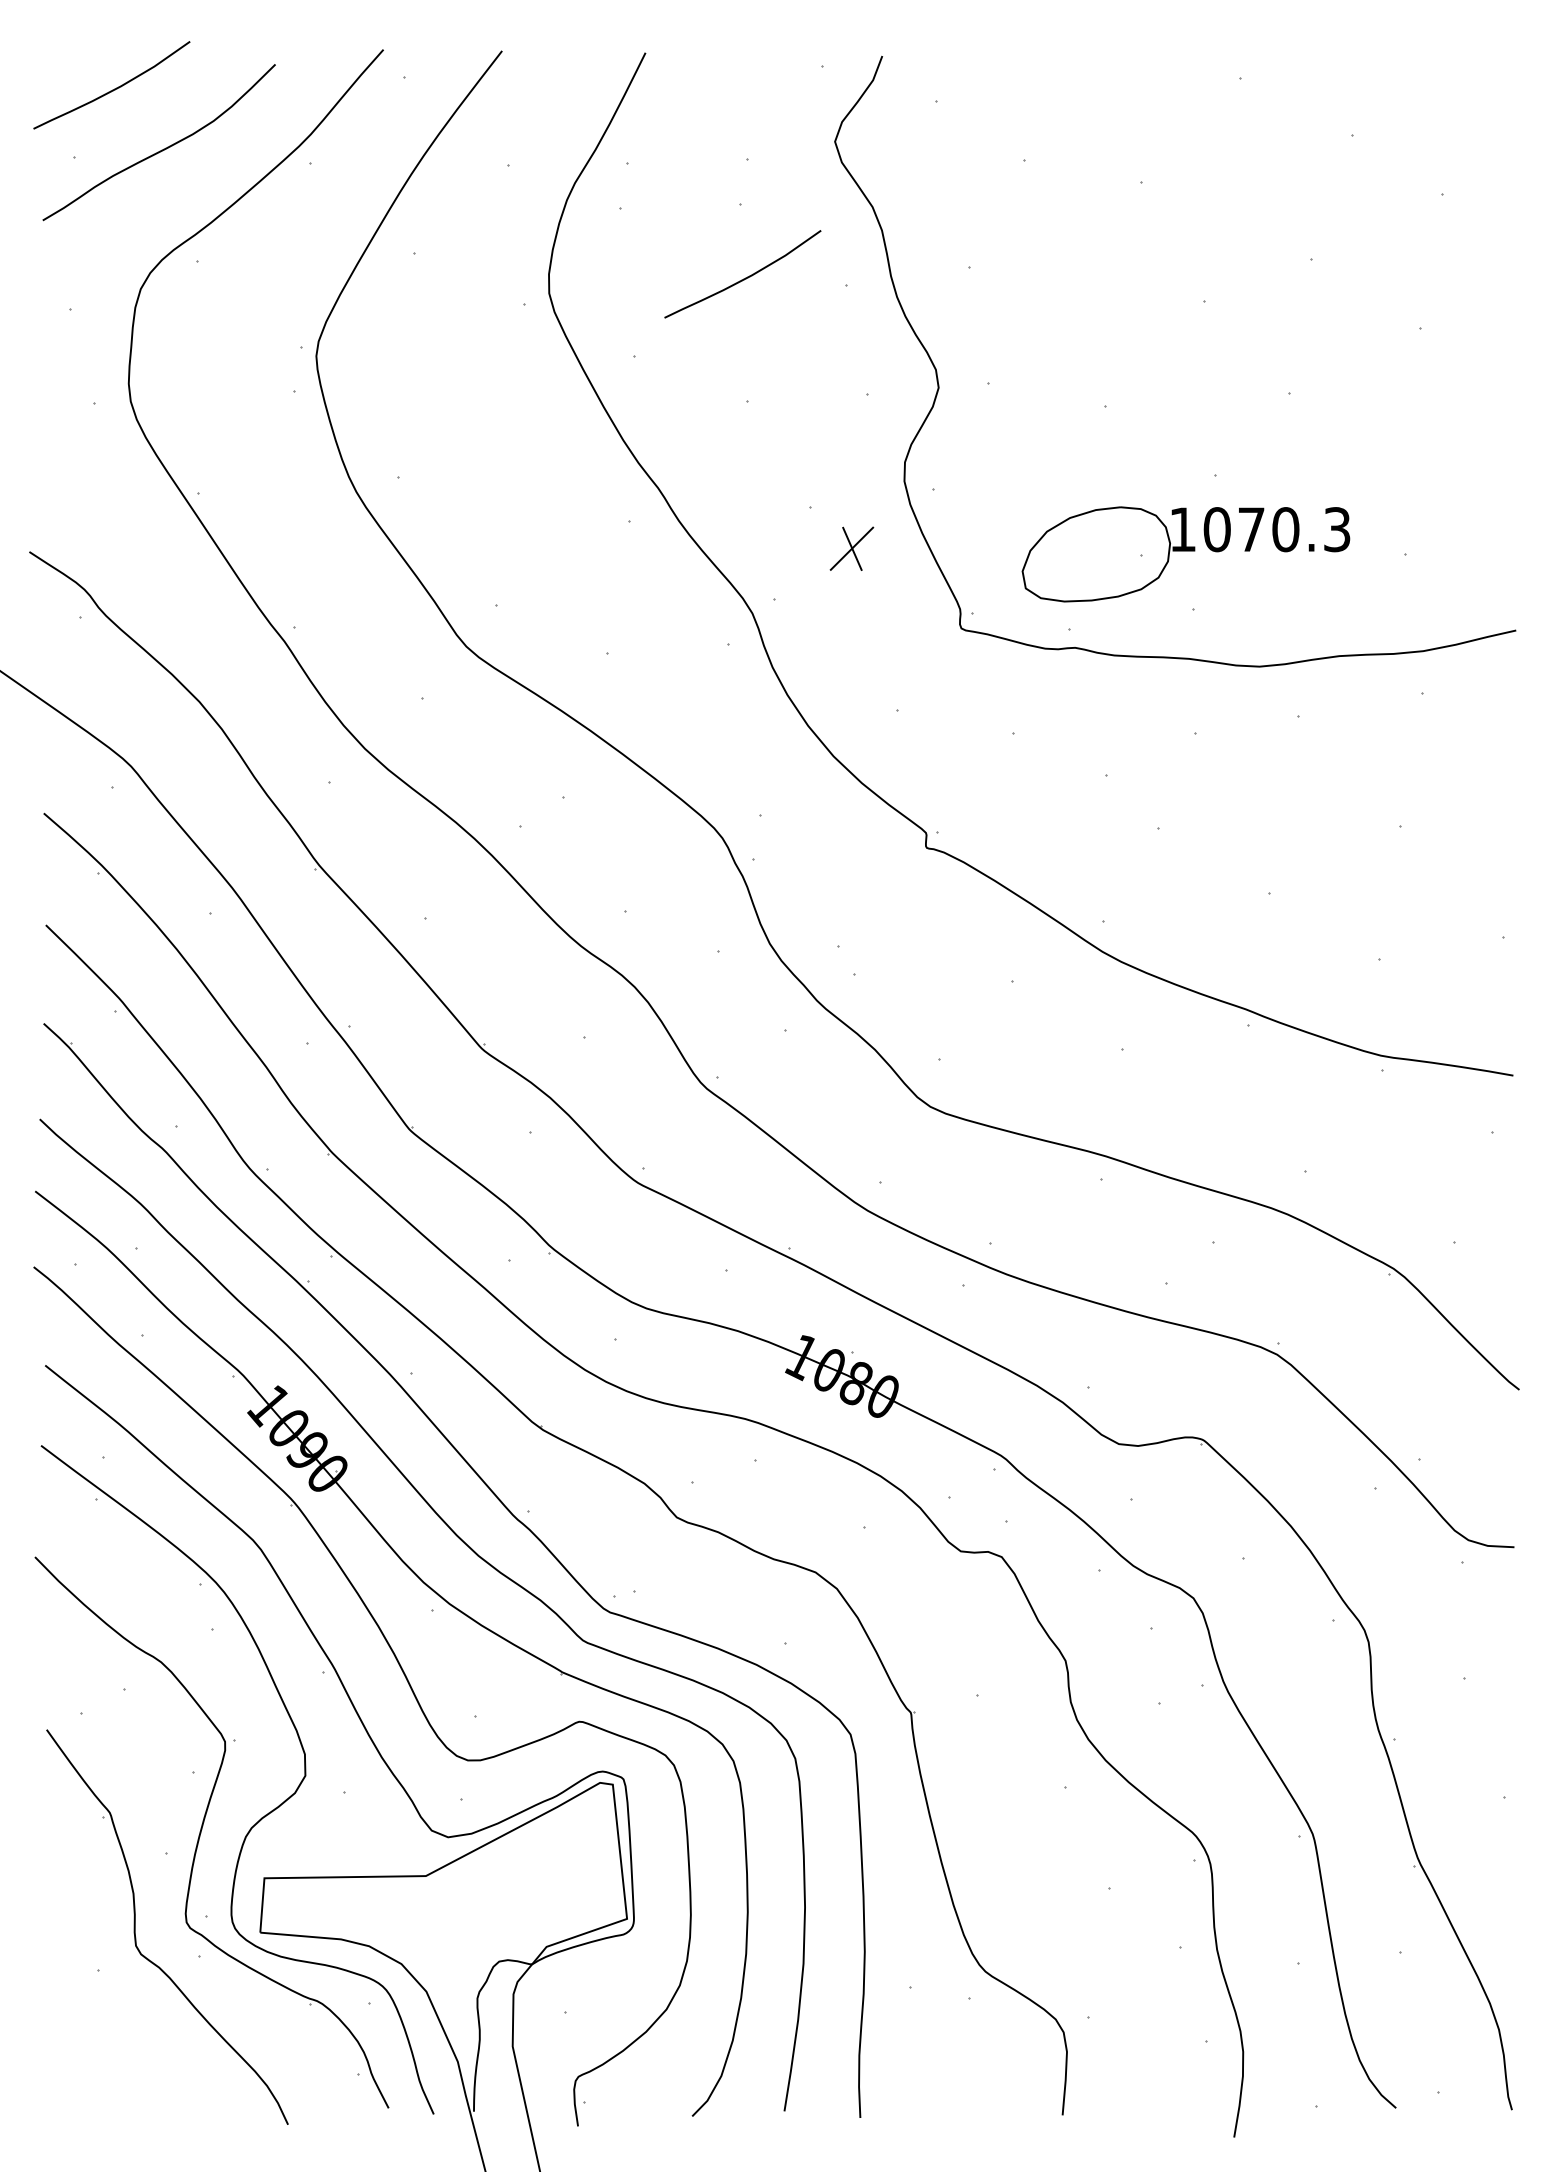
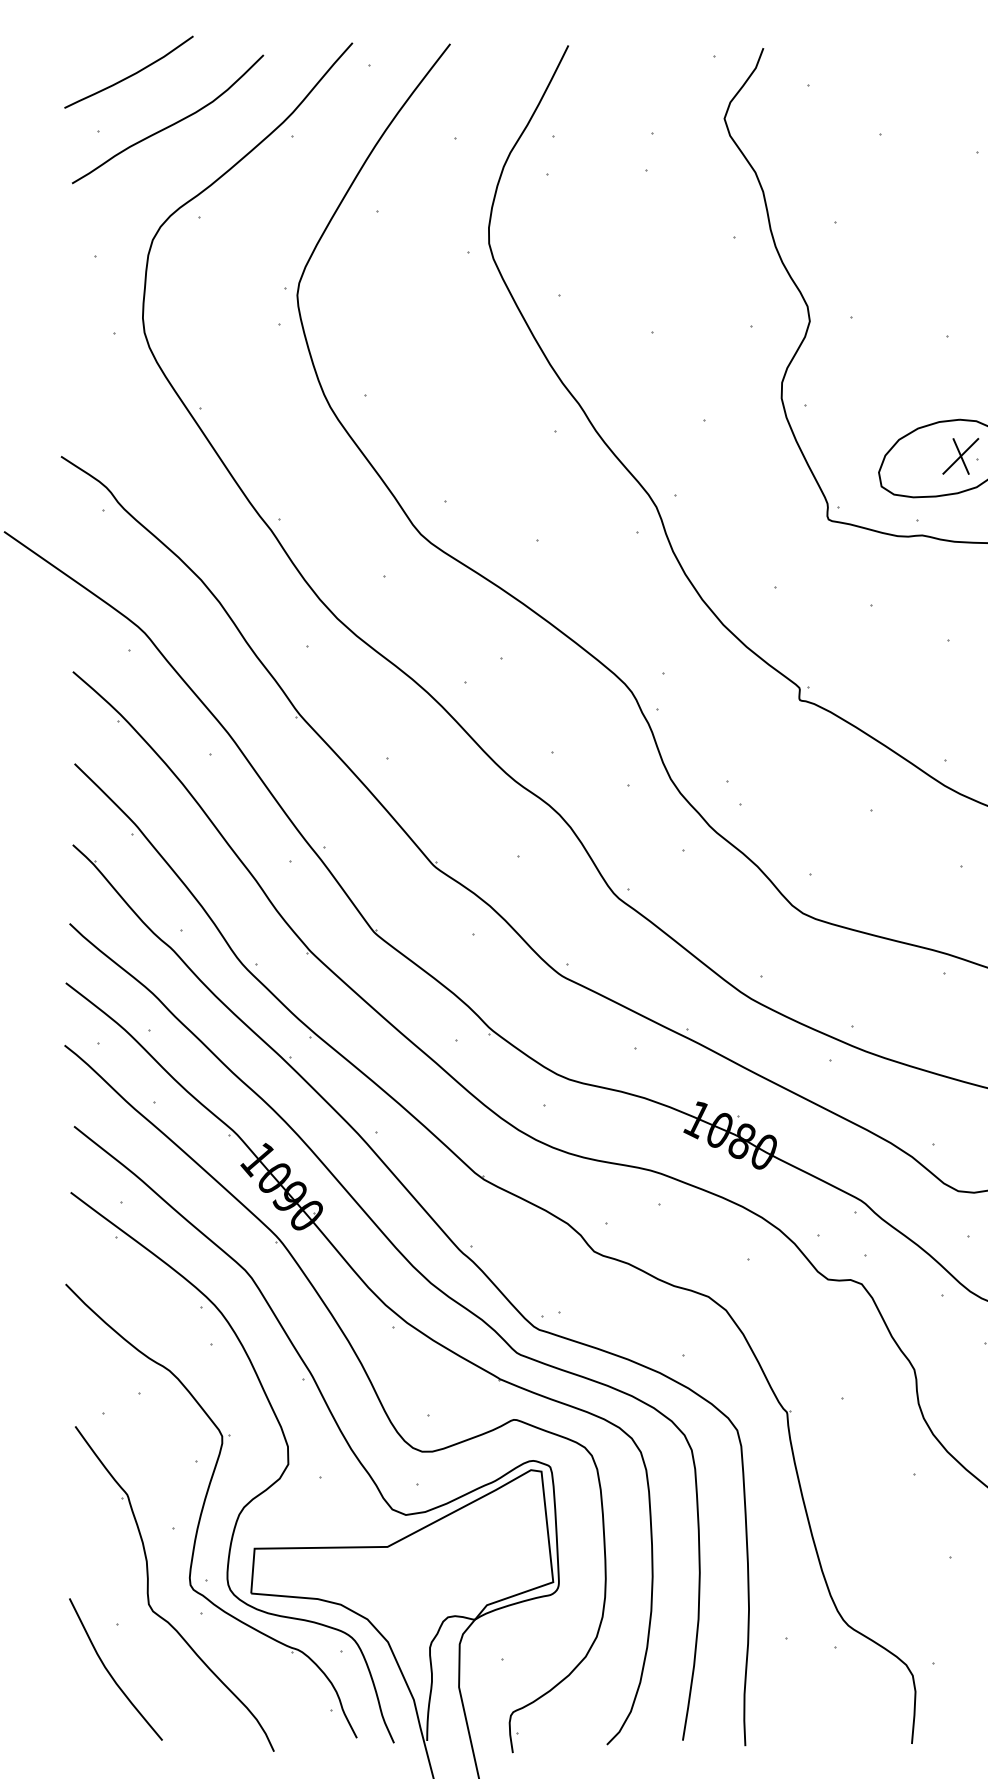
curve: (743, 278) -> (649, 231), removed
part: (851, 548) -> (960, 456), moved
curve: (89, 2029) -> (110, 1673), added

